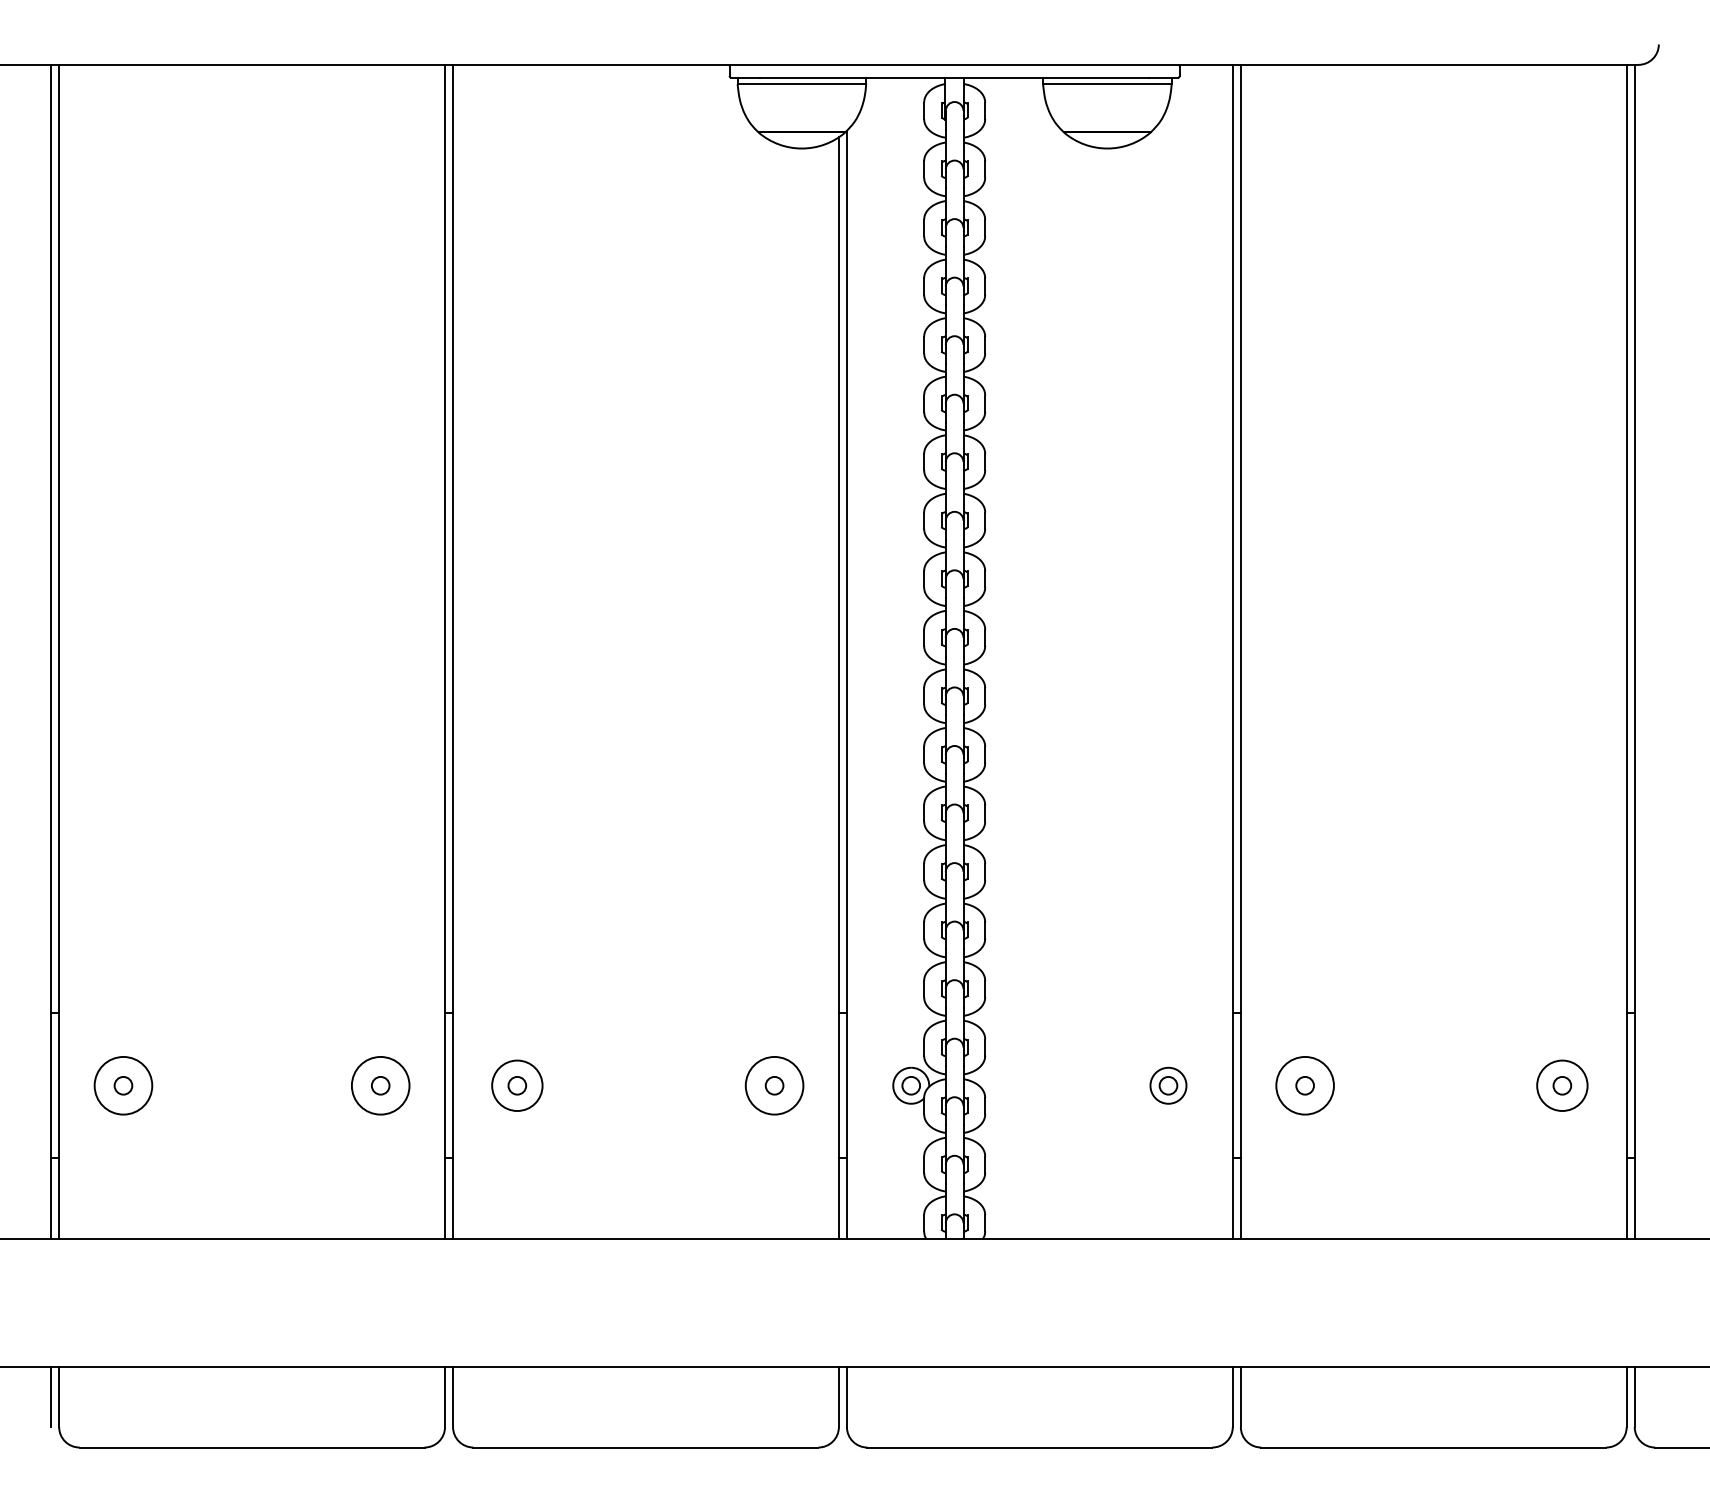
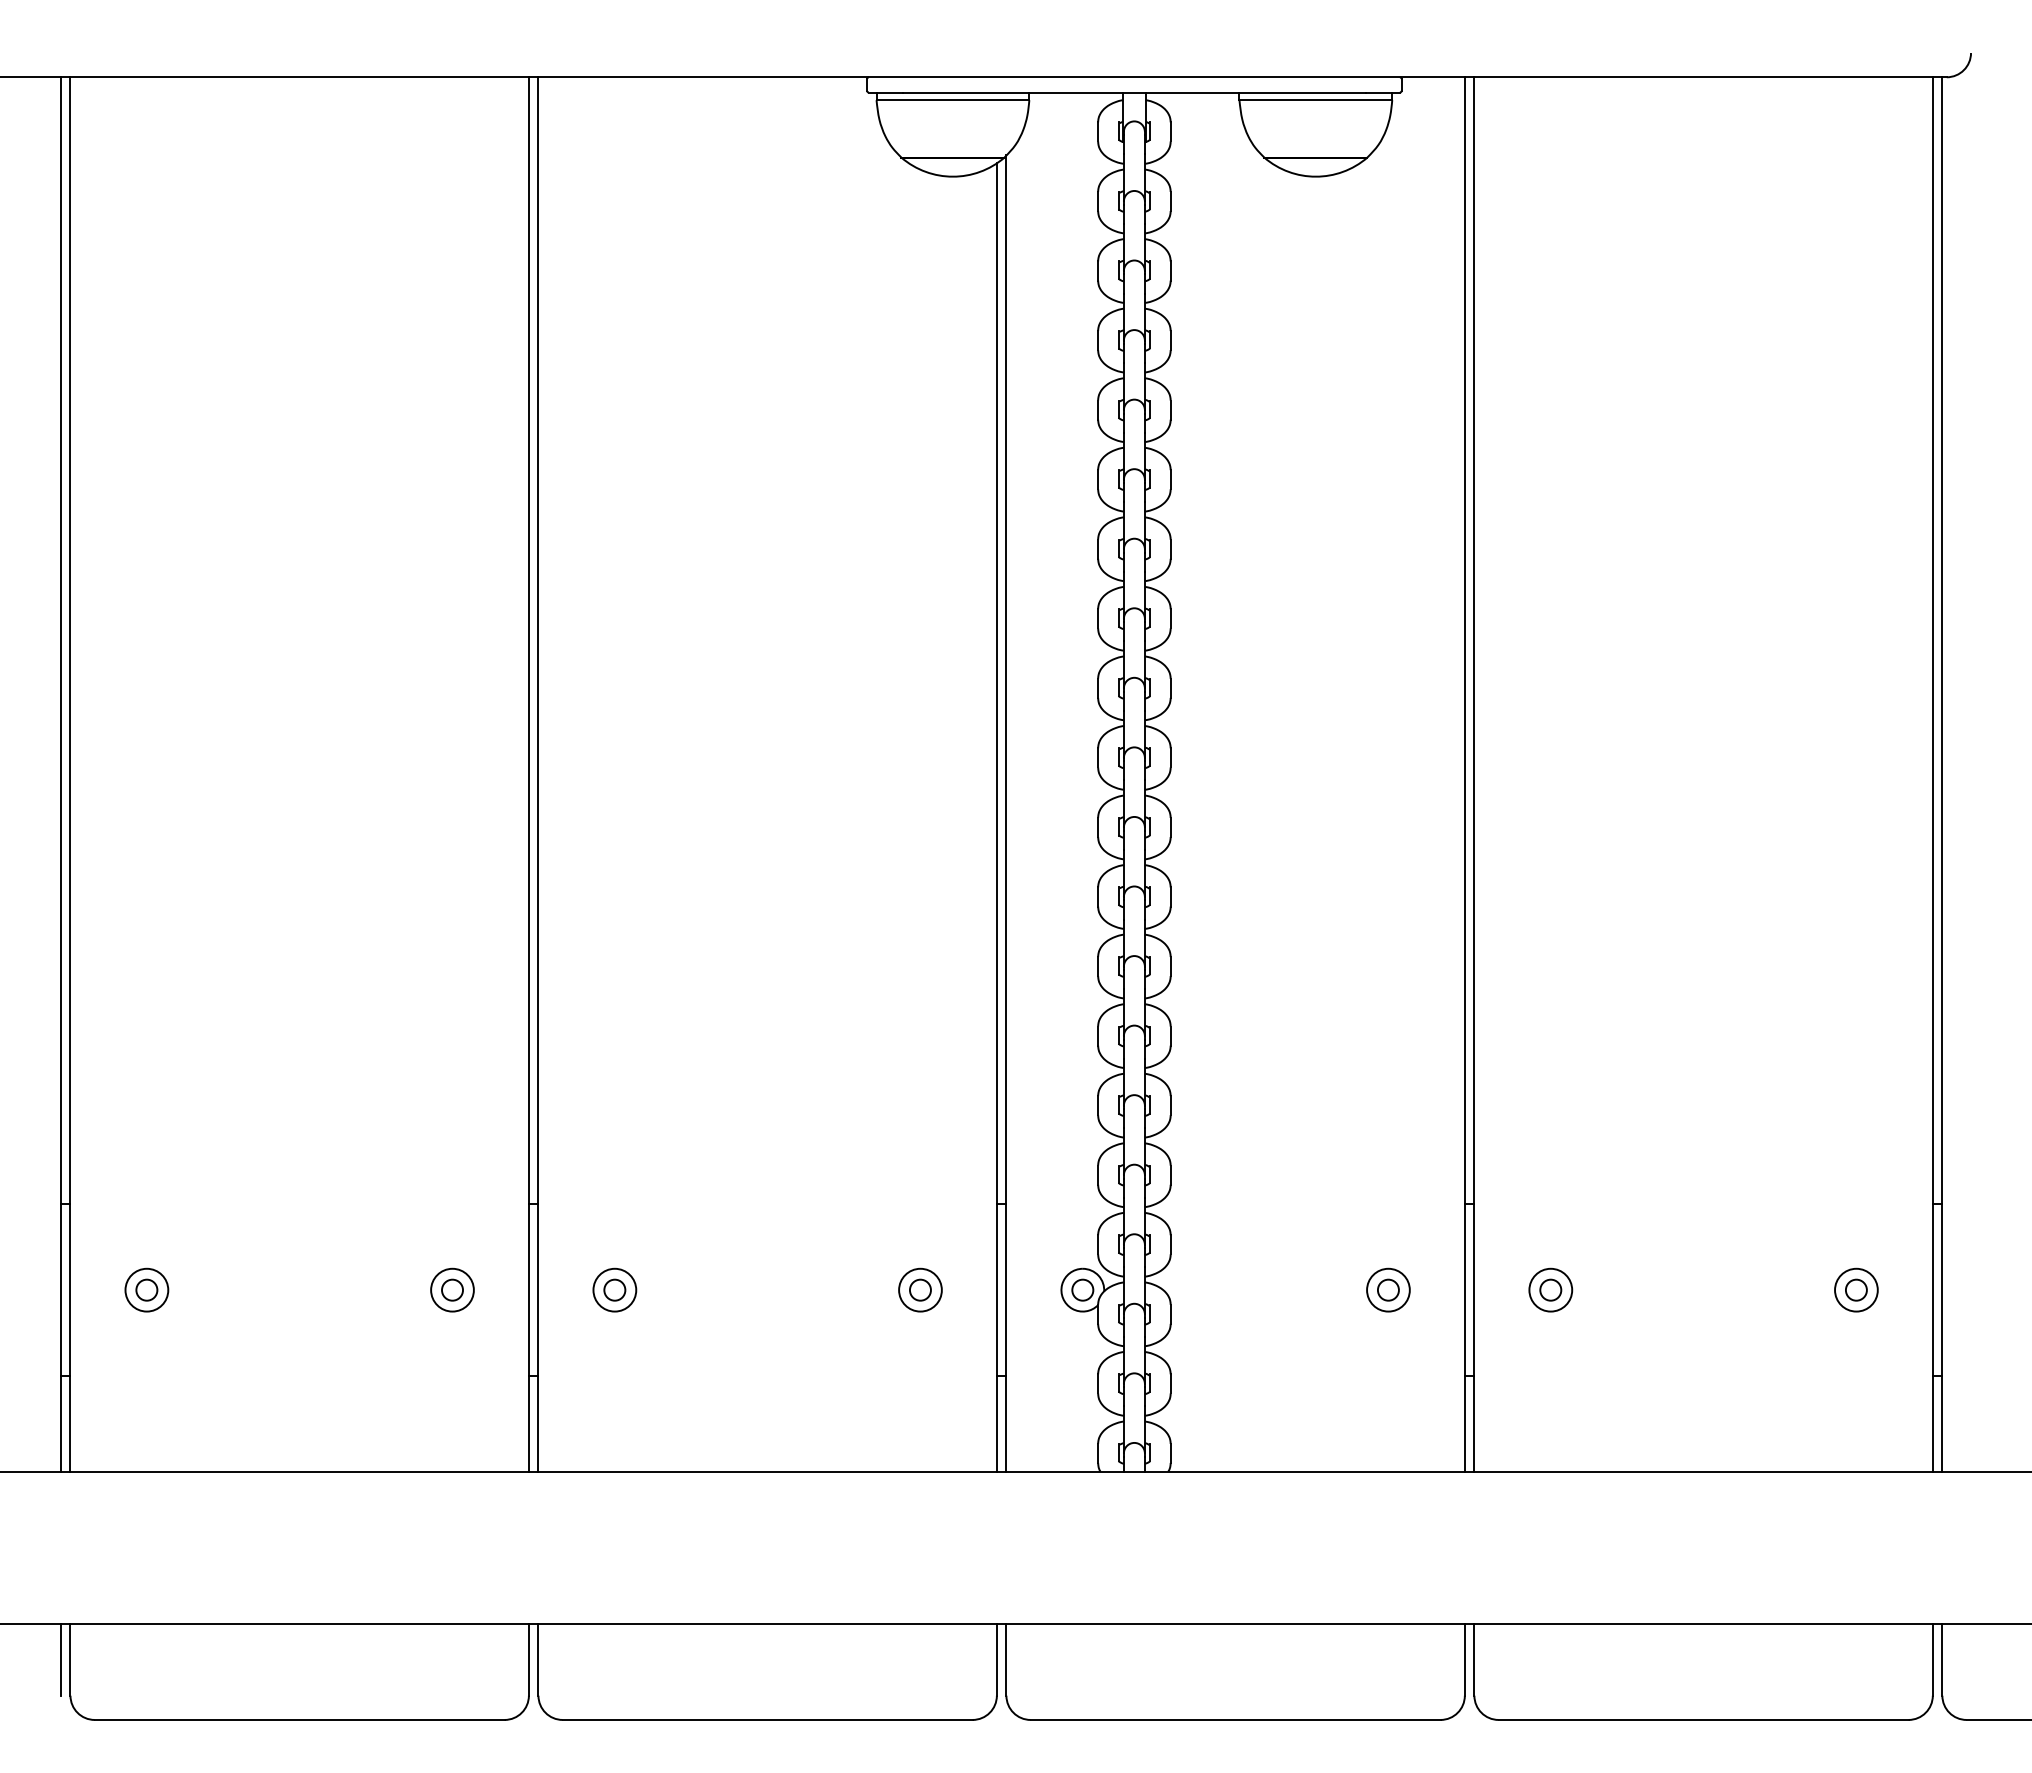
circle: (123, 1085) -> (146, 1289), size x0.62
circle: (380, 1085) -> (452, 1289), size x0.62
circle: (517, 1085) -> (614, 1289), size x0.71
circle: (774, 1085) -> (920, 1289), size x0.62
circle: (1304, 1085) -> (1550, 1289), size x0.62
circle: (1562, 1085) -> (1856, 1289), size x0.71

